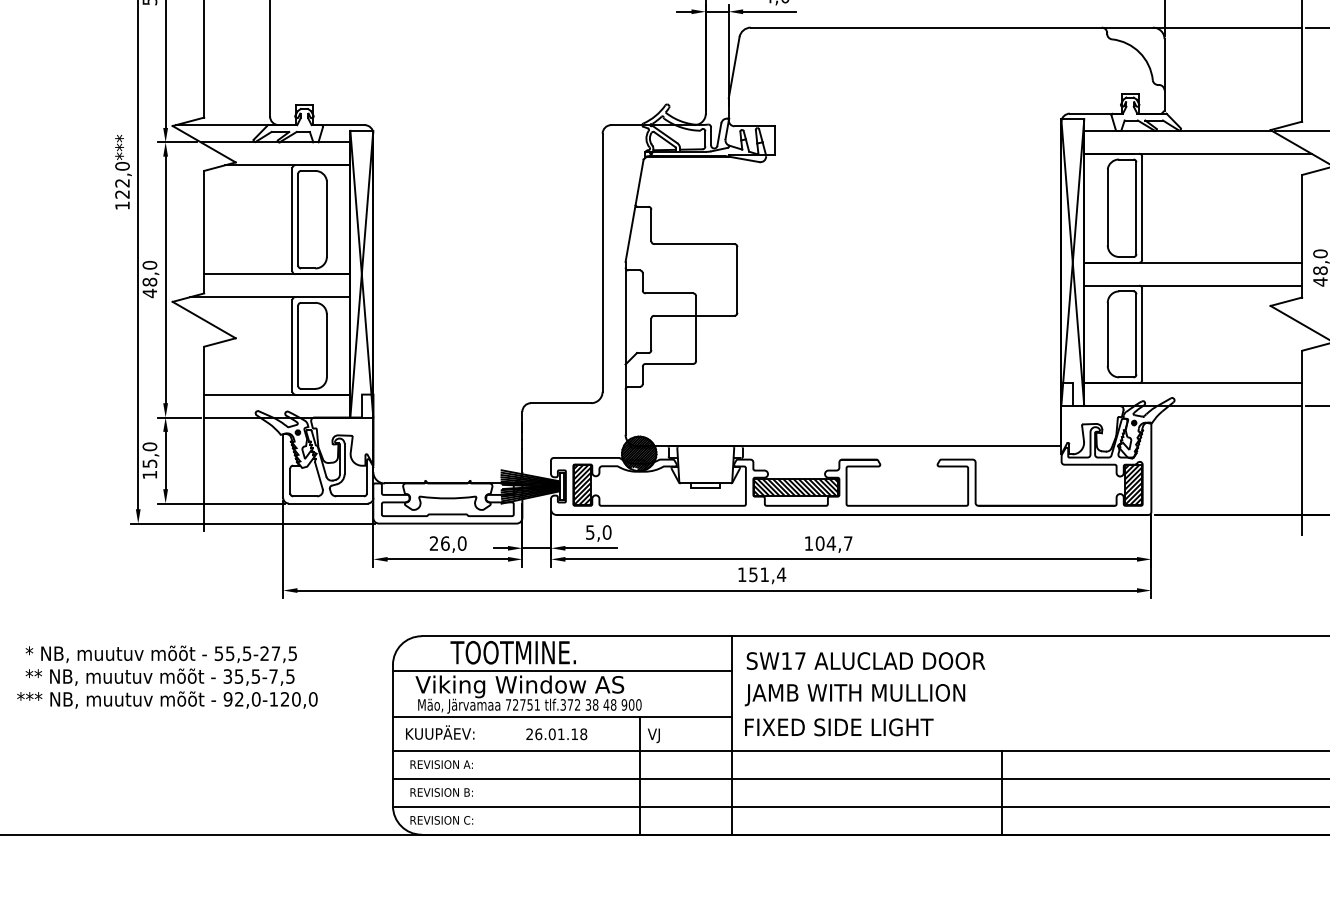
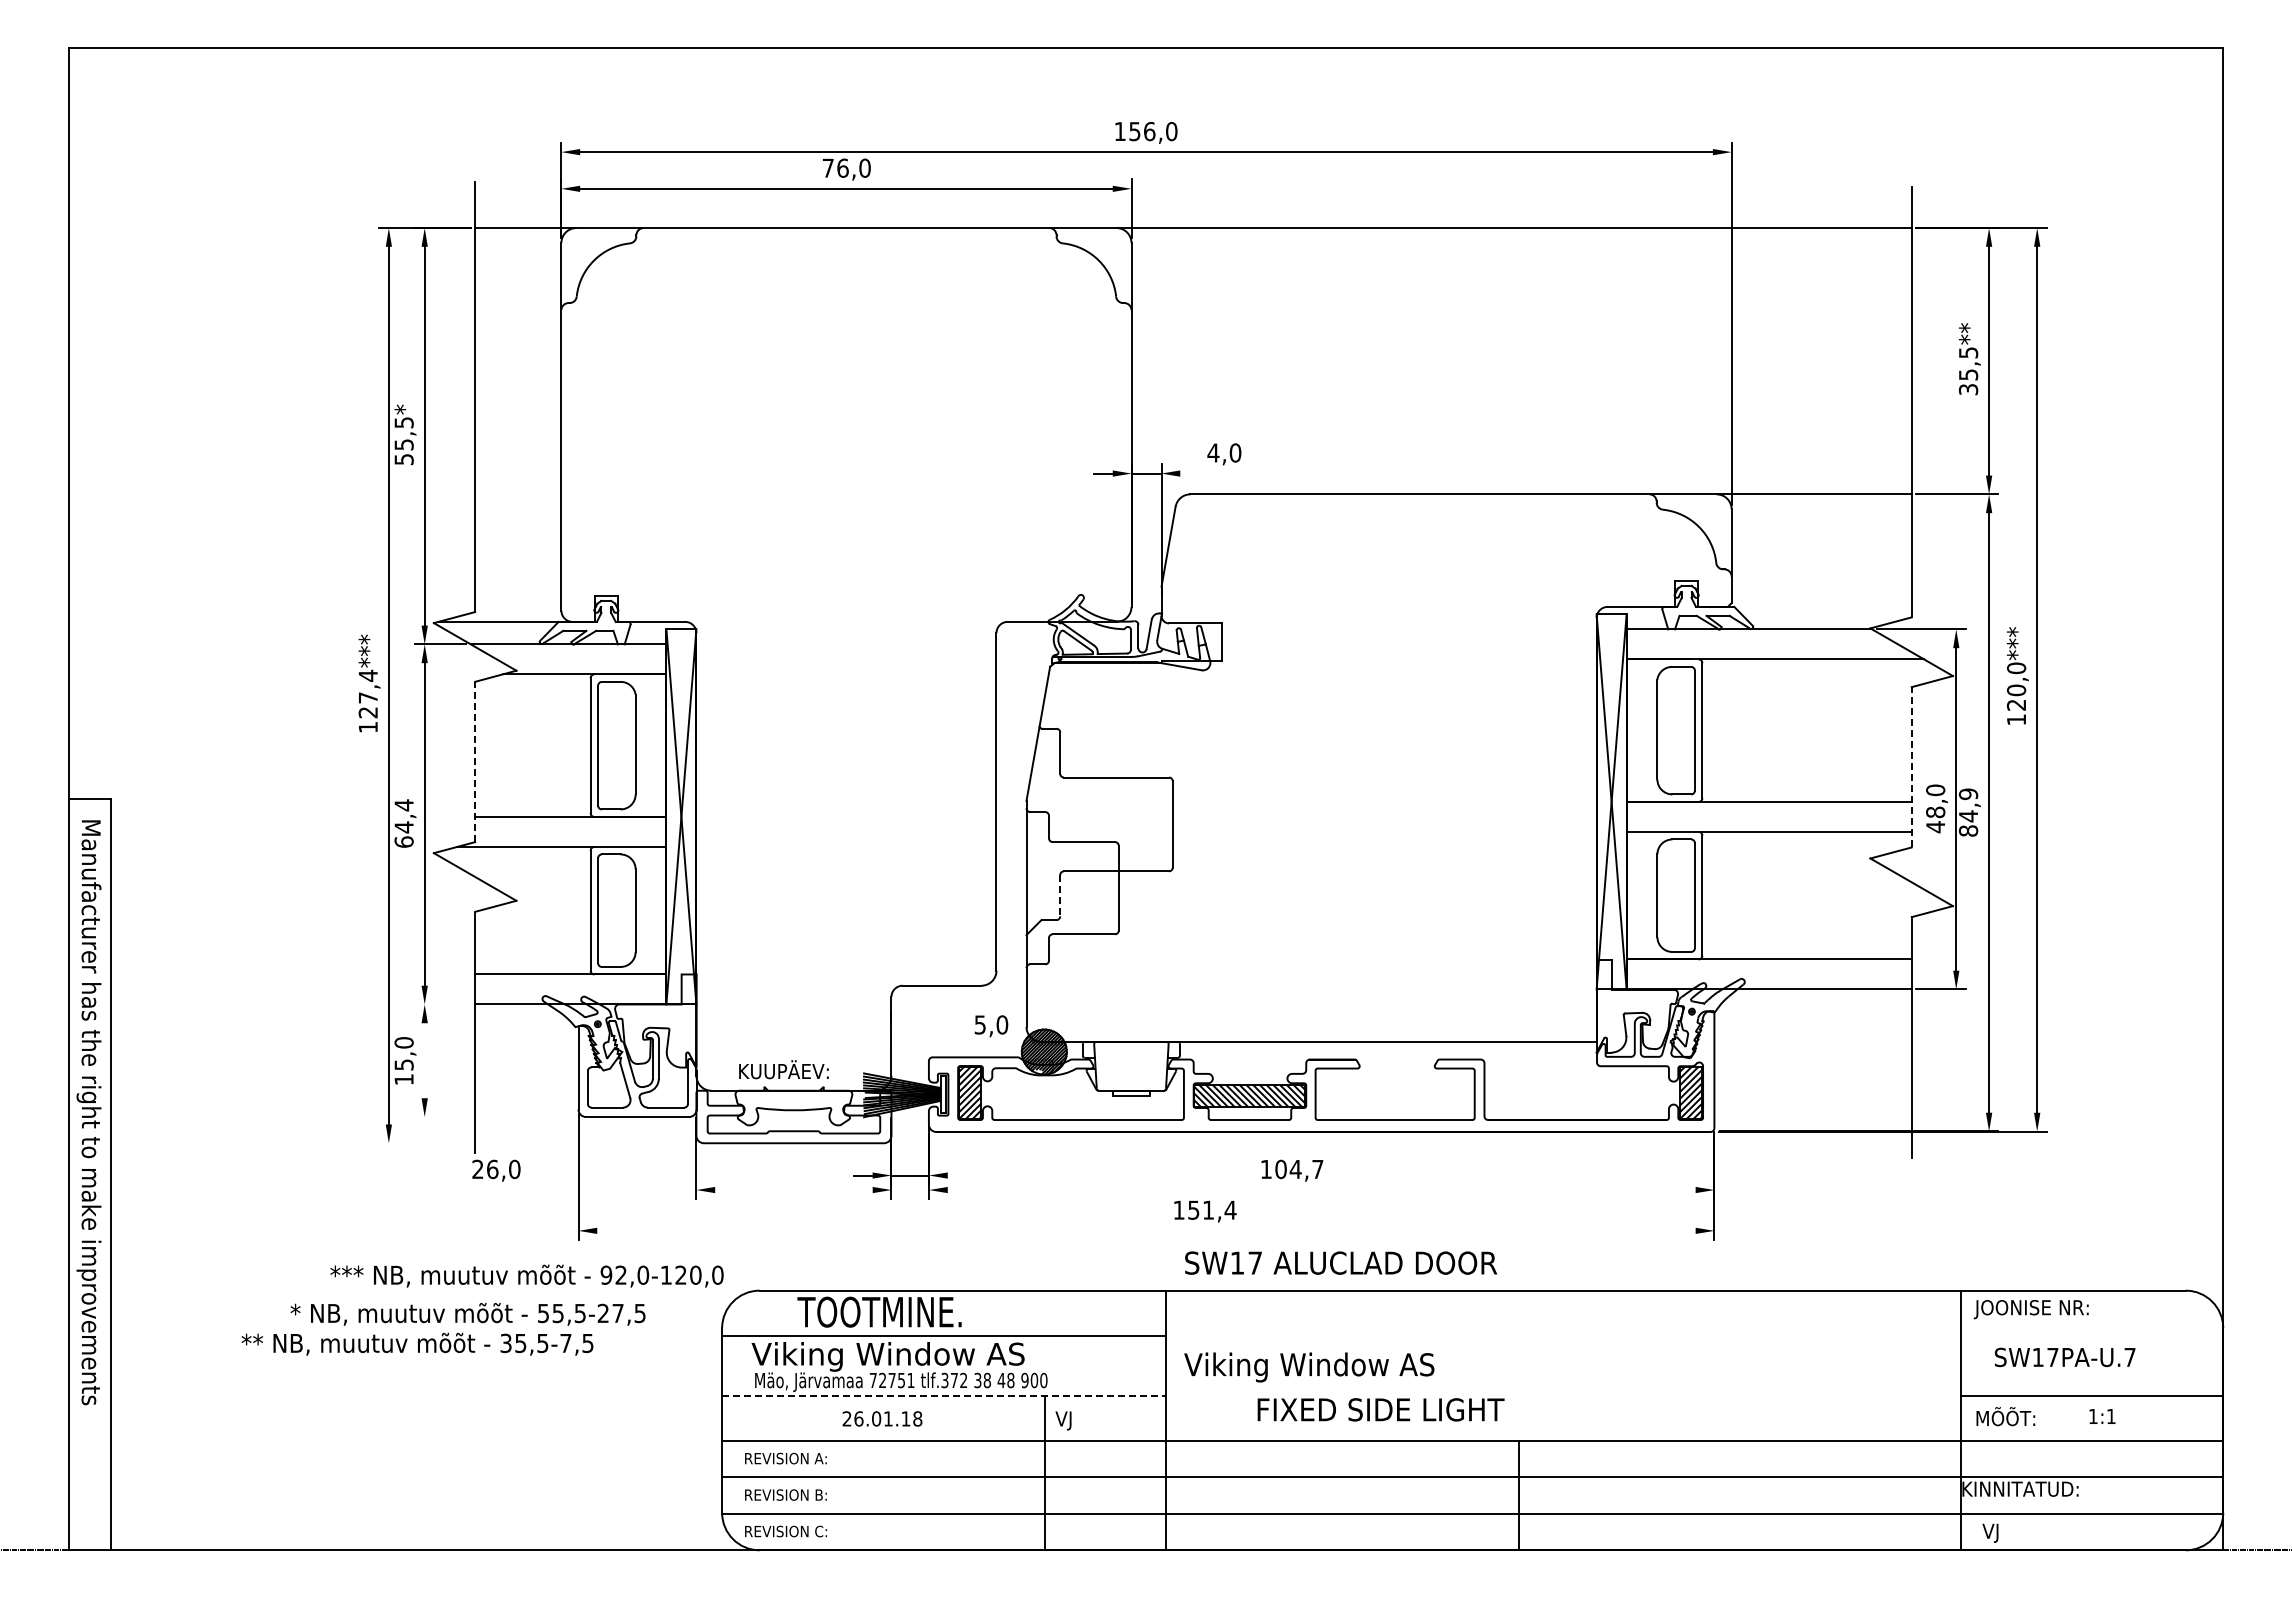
line: (769, 11) -> (1214, 473), removed
text: (121, 174) -> (367, 686), 122,0*** -> 127,4***
line: (204, 231) -> (475, 761), solid -> dashed
line: (1301, 235) -> (1911, 766), solid -> dashed
text: (149, 279) -> (403, 823), 48,0 -> 64,4
line: (651, 334) -> (1060, 895), solid -> dashed
line: (179, 417) -> (442, 1004), removed
line: (165, 460) -> (424, 1060), removed
line: (222, 503) -> (498, 1117), removed
line: (253, 523) -> (539, 1143), removed
text: (598, 533) -> (991, 1026), moved
text: (448, 544) -> (496, 1170), moved
line: (591, 548) -> (981, 1175), removed
line: (447, 559) -> (793, 1190), removed
line: (851, 559) -> (1321, 1190), removed
line: (717, 590) -> (1146, 1230), removed
text: (160, 654) -> (467, 1314), moved
text: (866, 660) -> (1341, 1262), moved
text: (854, 694) -> (1326, 1367), JAMB WITH MULLION -> Viking Window AS
text: (167, 699) -> (526, 1275), moved
line: (562, 716) -> (943, 1395), solid -> dashed
text: (838, 727) -> (1380, 1409), moved
text: (439, 732) -> (783, 1069), moved
text: (556, 733) -> (882, 1418), moved

